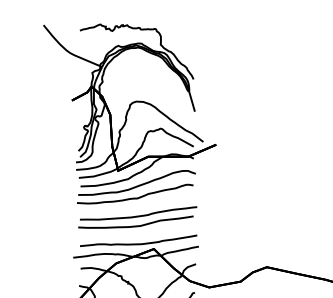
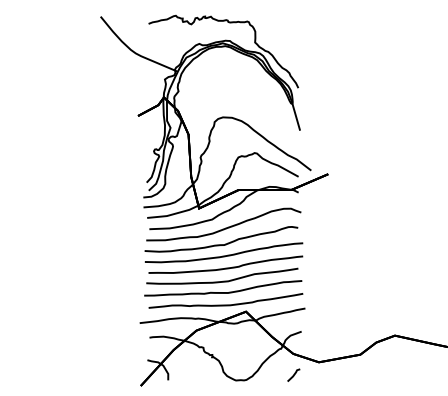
curve: (136, 206) -> (223, 255), added
curve: (136, 234) -> (223, 292), added

